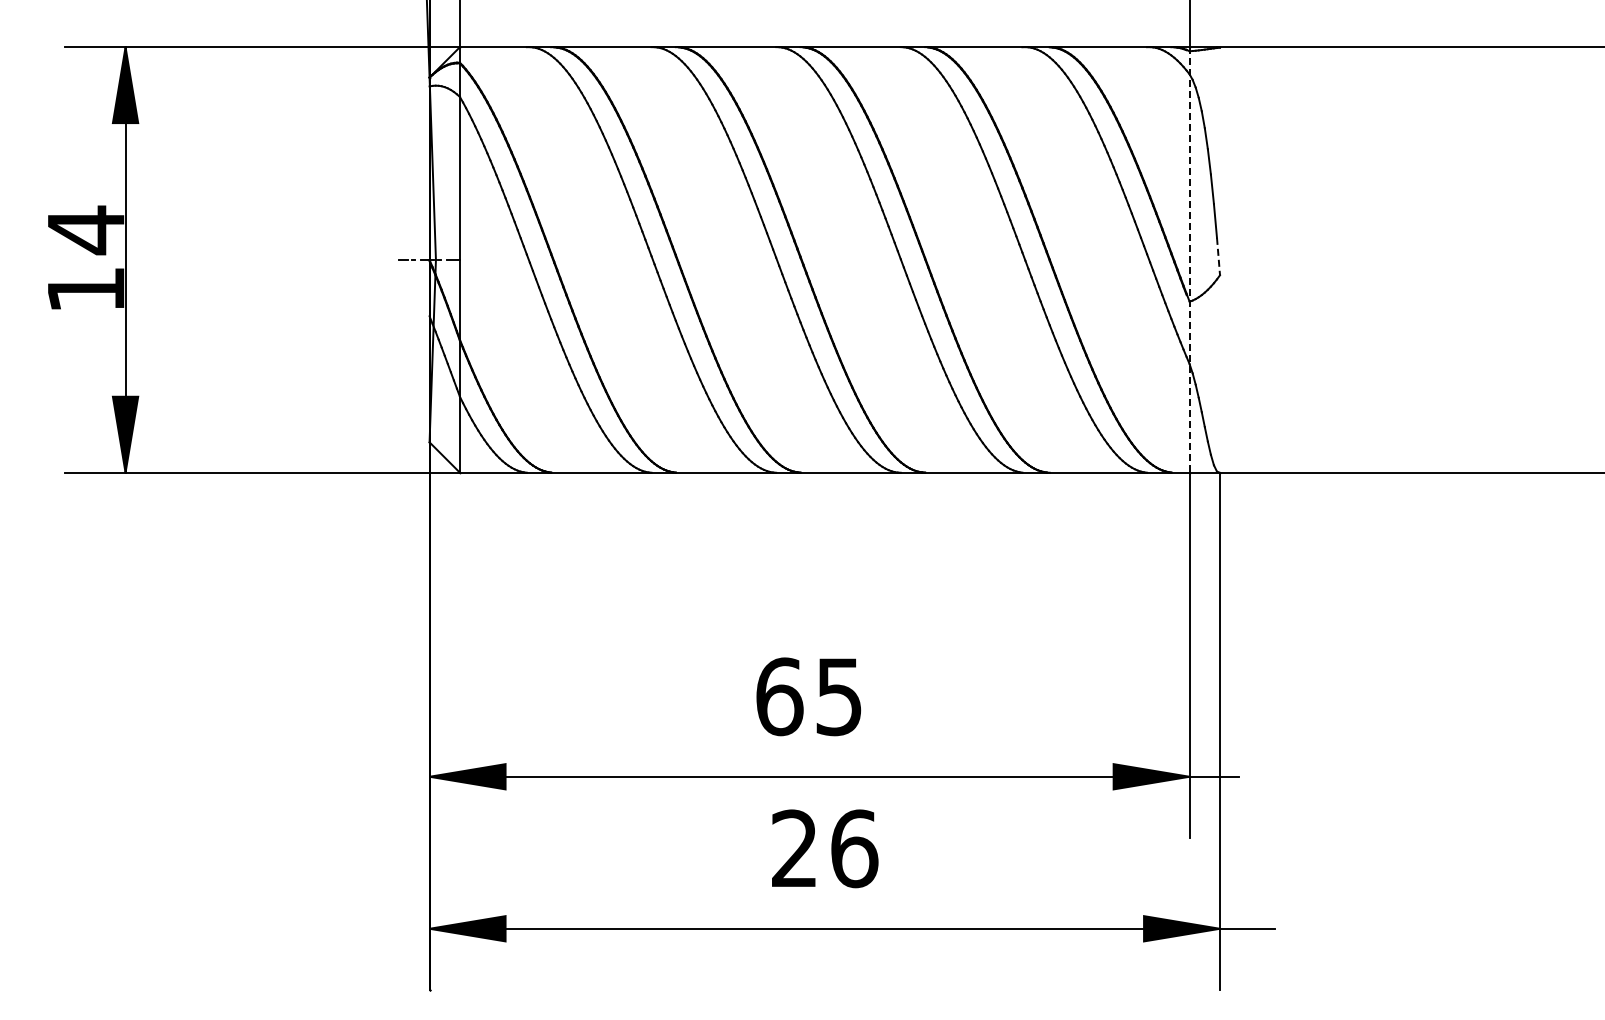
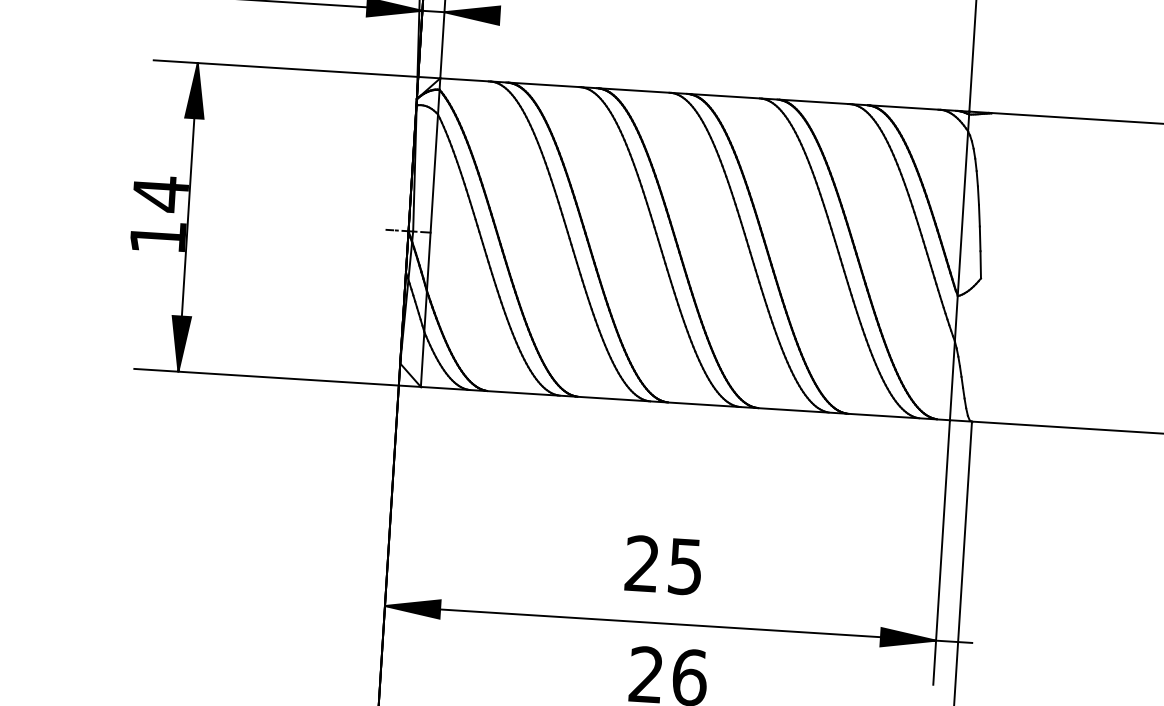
line: (1218, 256) -> (980, 264), dashed -> solid
line: (1189, 259) -> (959, 265), dashed -> solid
text: (779, 696) -> (642, 563), 65 -> 25

